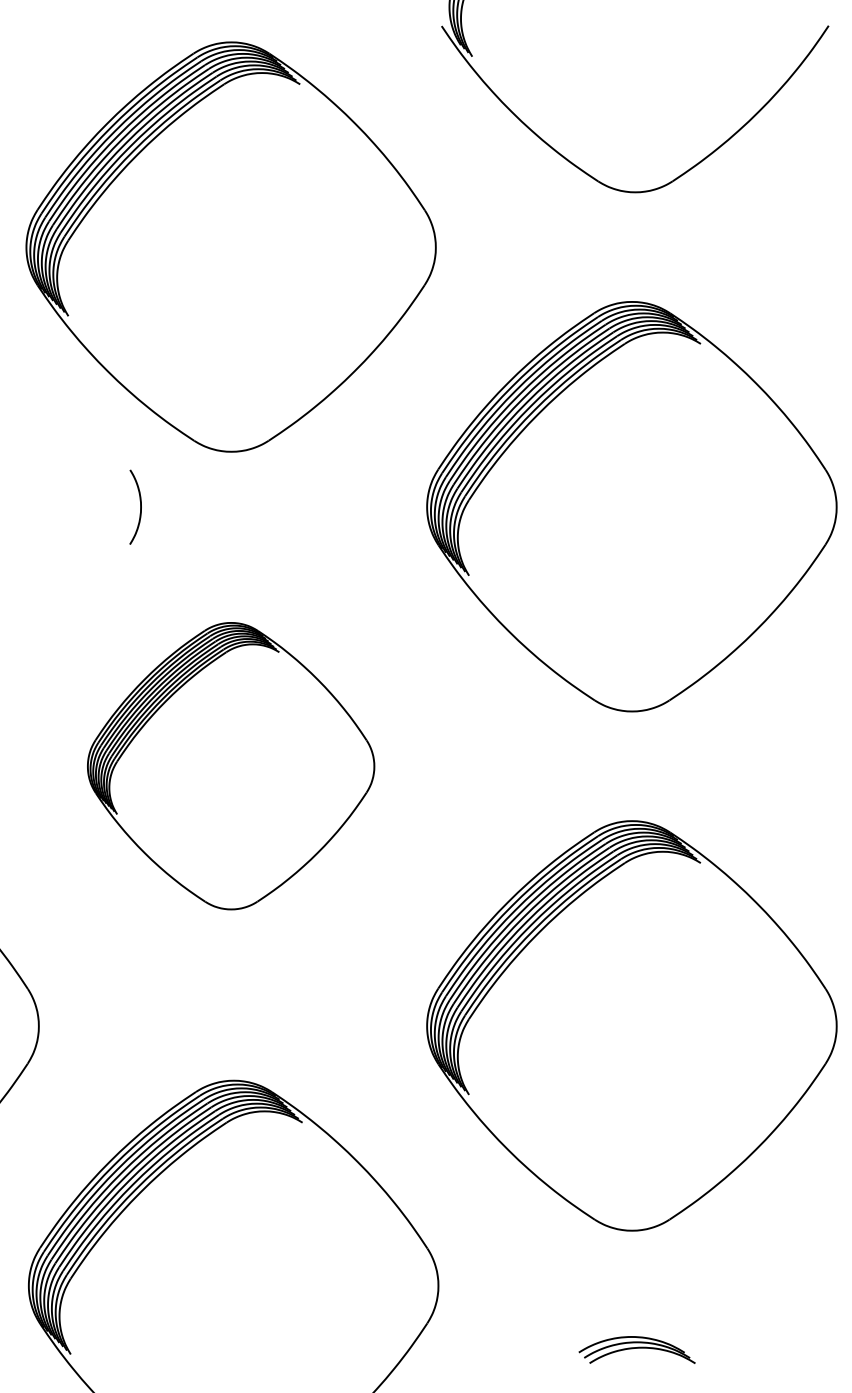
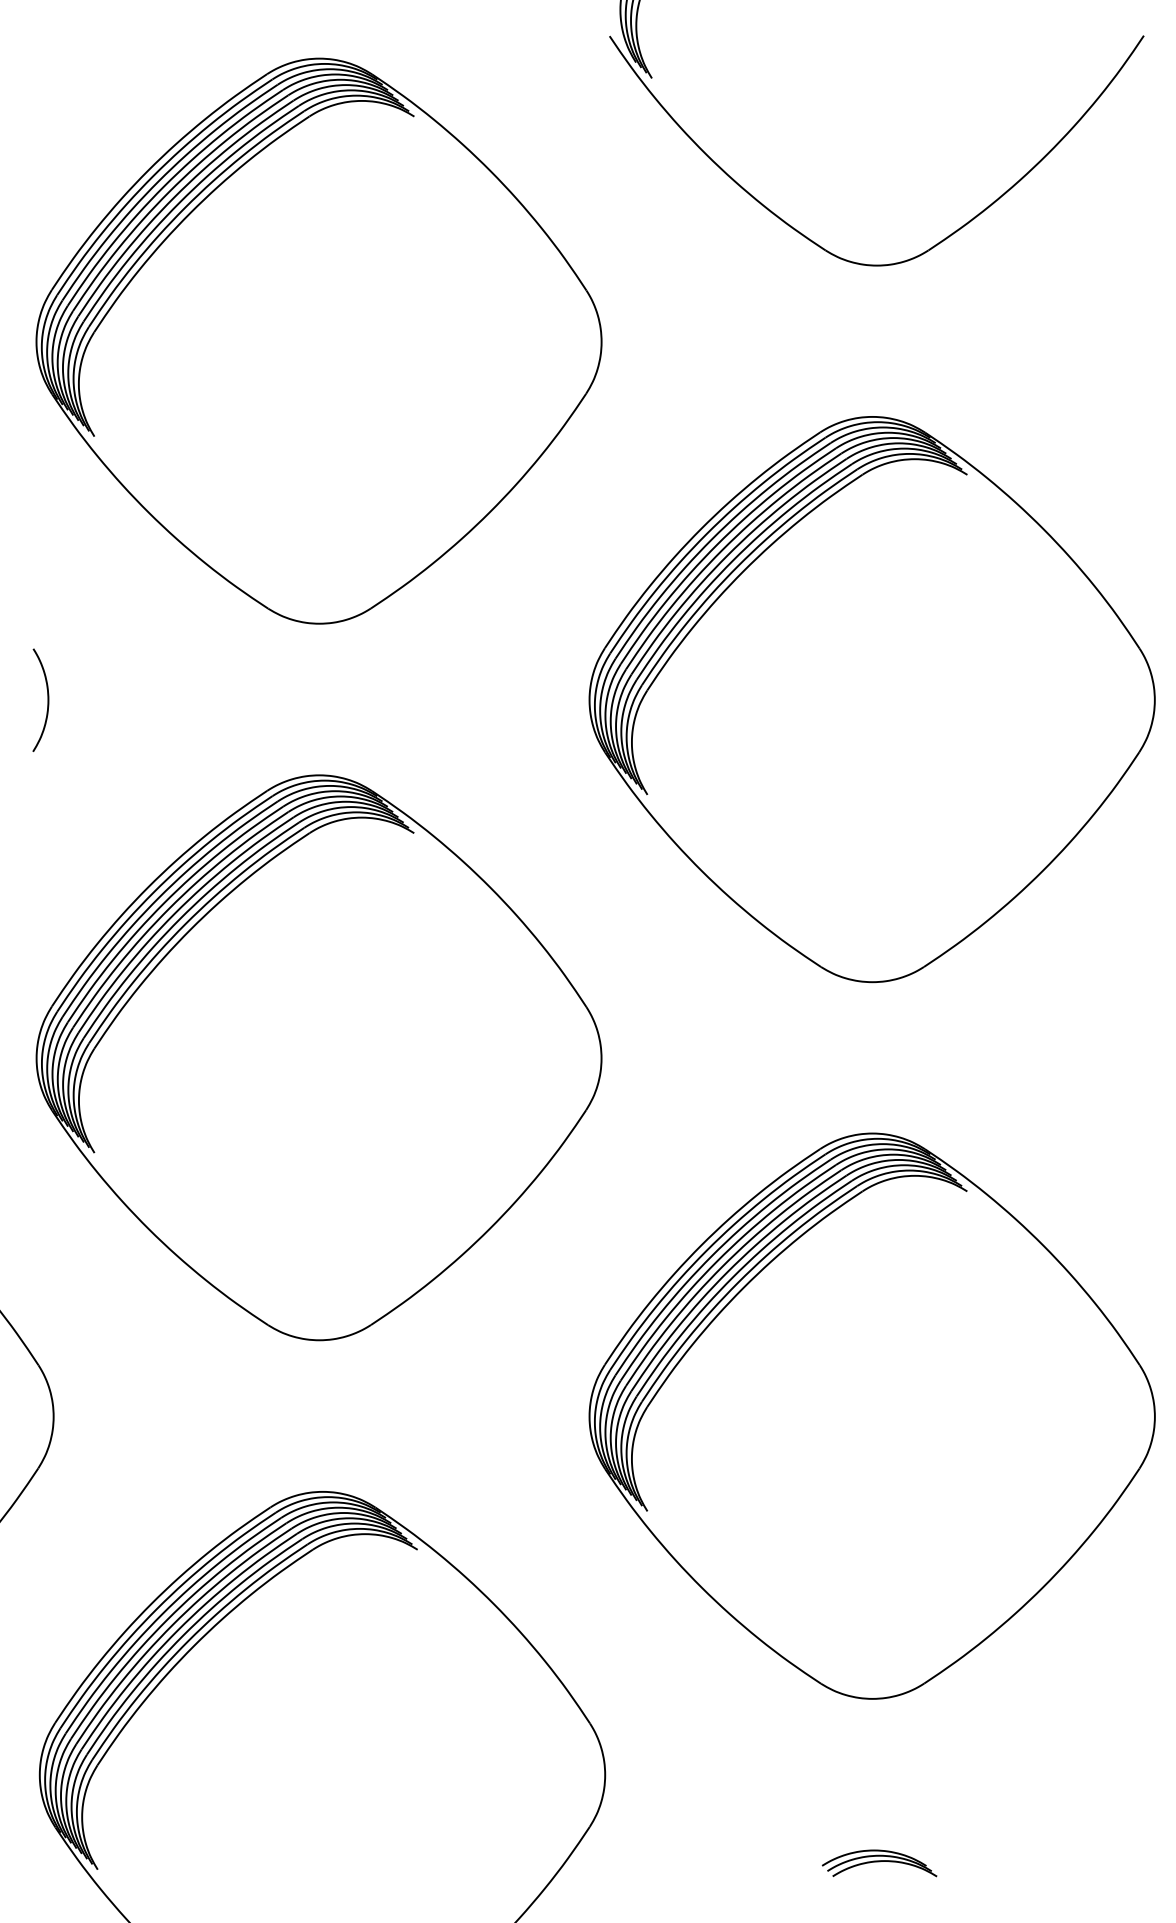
curve: (140, 506) -> (47, 699), moved
part: (230, 765) -> (318, 1056), size x1.43
part: (637, 1349) -> (879, 1862), size x0.71

